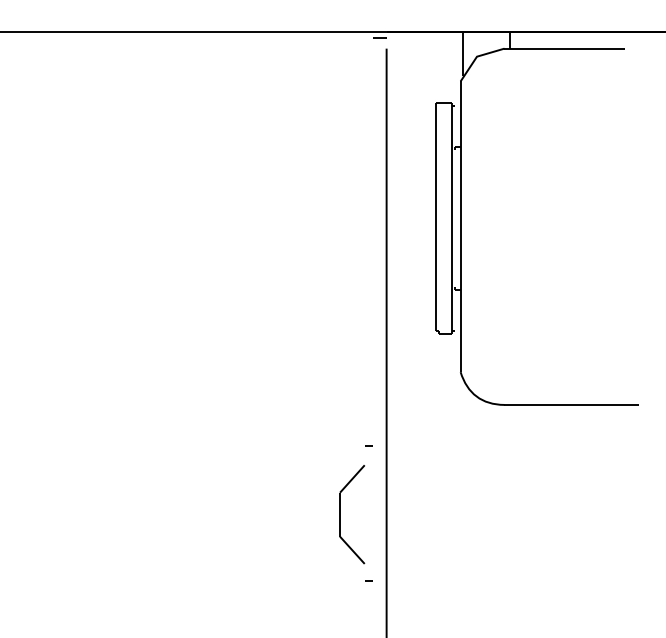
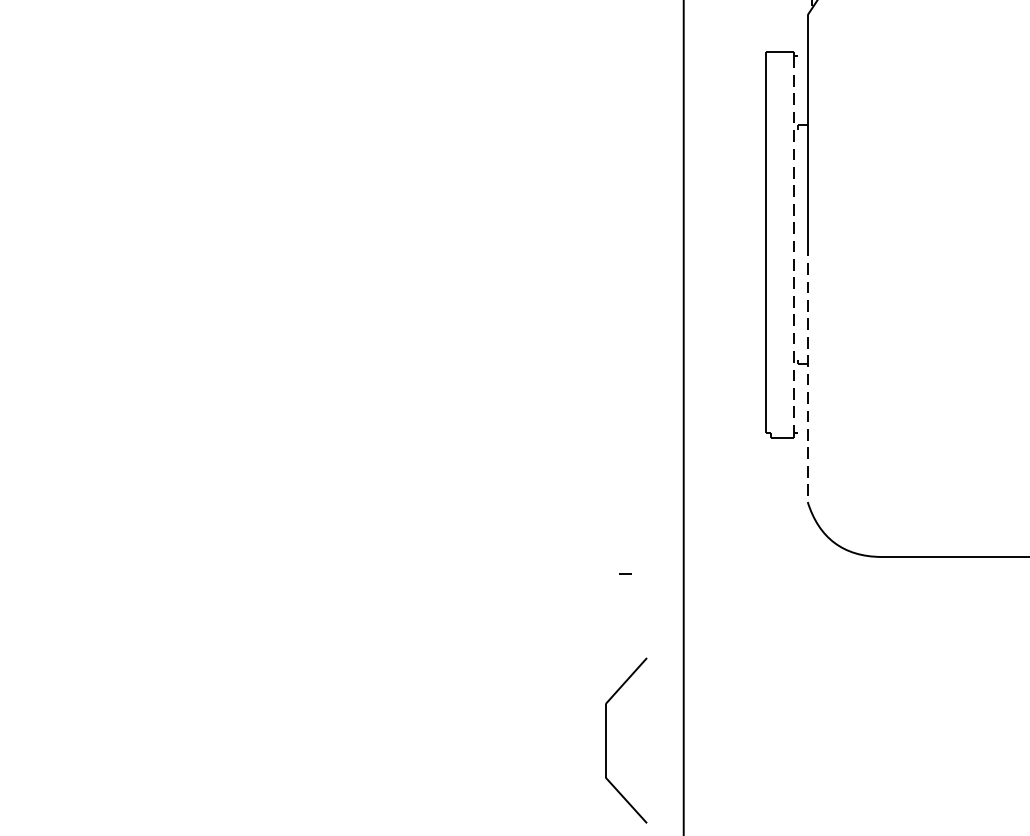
line: (452, 219) -> (794, 246), solid -> dashed
line: (460, 295) -> (807, 373), solid -> dashed
part: (368, 445) -> (624, 572), moved

